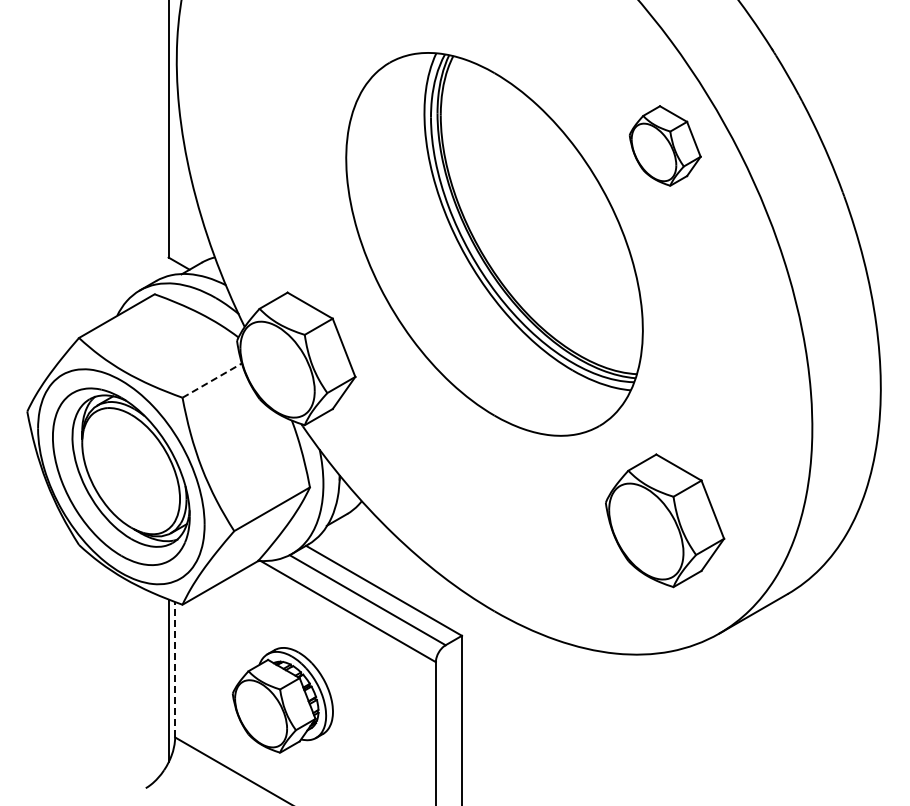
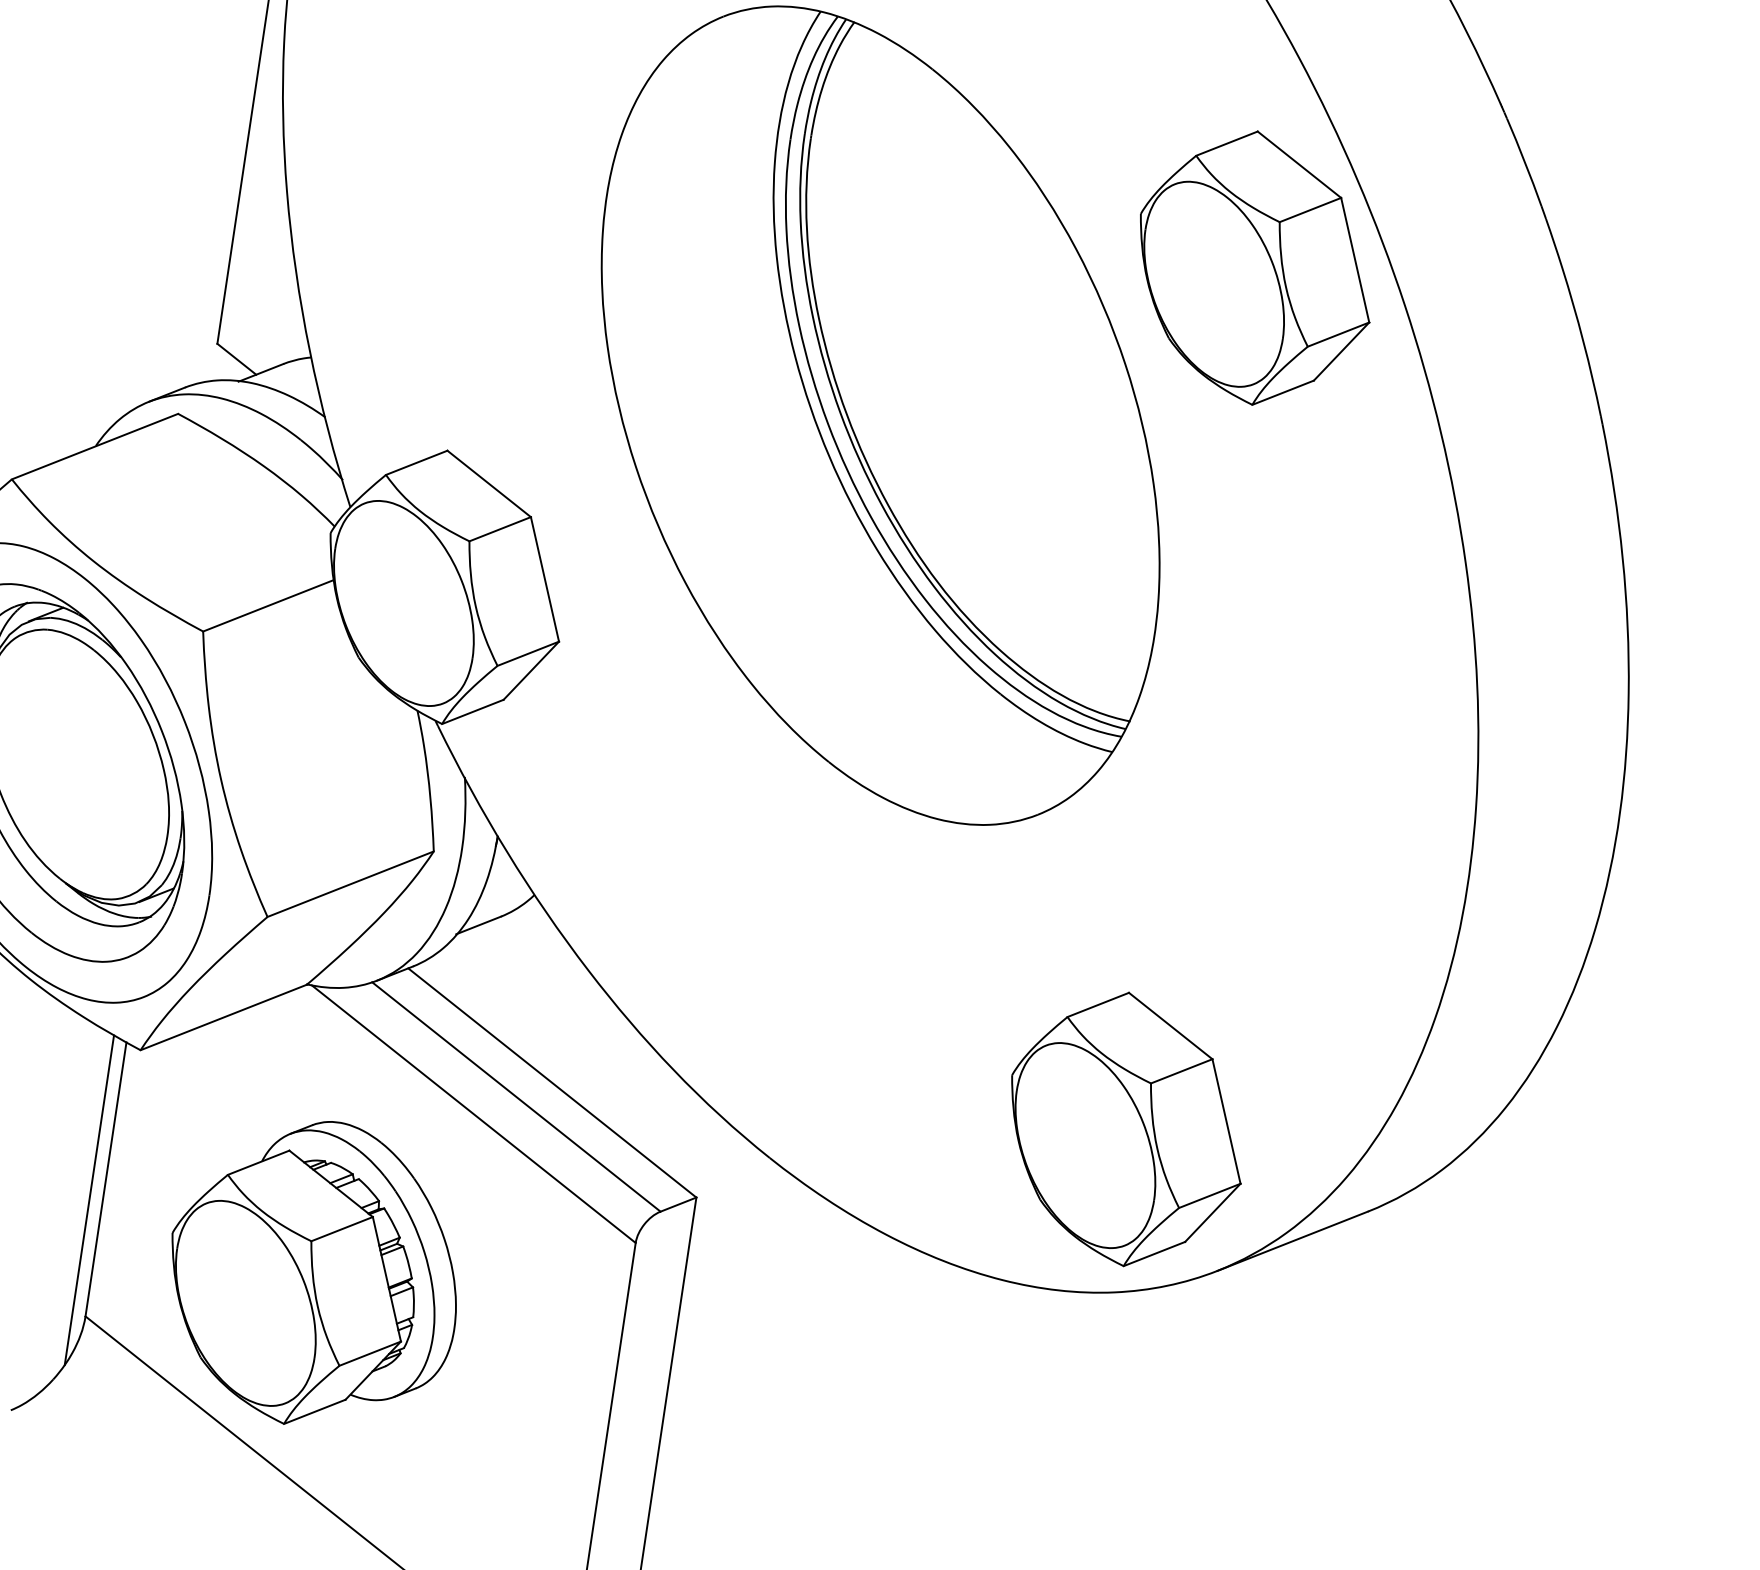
part: (665, 145) -> (1256, 267), size x1.67
line: (212, 380) -> (268, 605), dashed -> solid
part: (665, 520) -> (1127, 1128), moved
line: (175, 669) -> (106, 1179), dashed -> solid
part: (282, 700) -> (313, 1274), size x1.43

